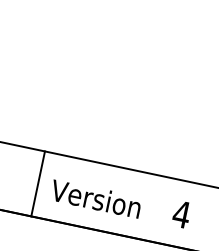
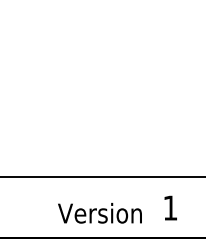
line: (37, 183) -> (34, 207), removed
text: (95, 198) -> (99, 213), moved
text: (181, 213) -> (170, 207), 4 -> 1

